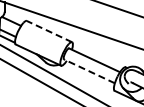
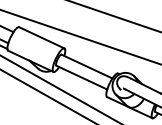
line: (49, 31) -> (41, 37), dashed -> solid
line: (89, 71) -> (81, 77), dashed -> solid

